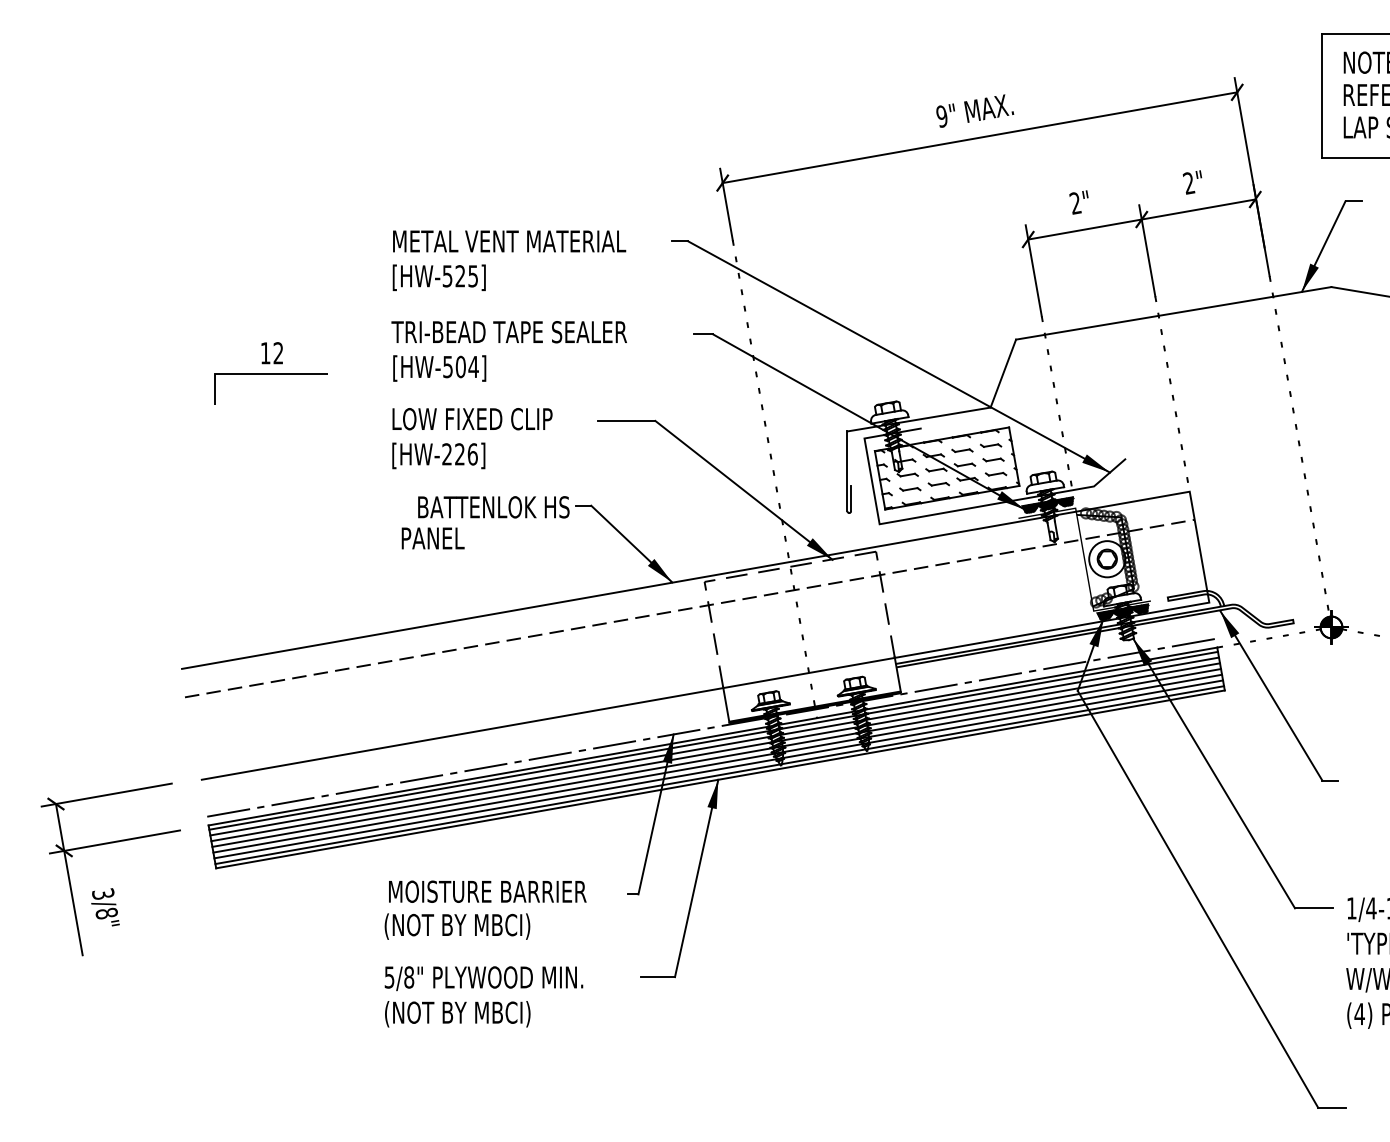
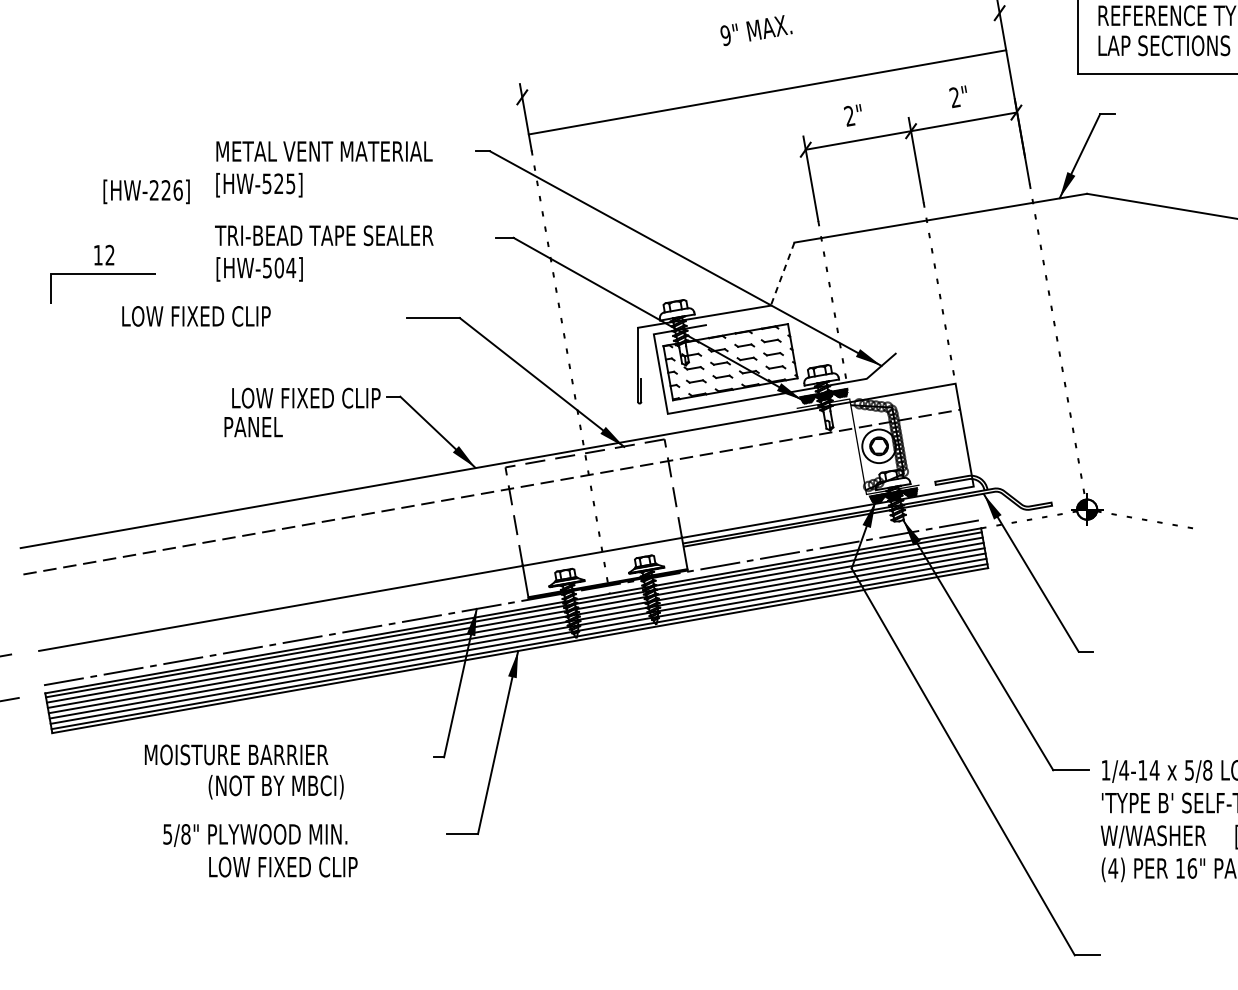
line: (979, 137) -> (767, 92), moved
line: (1003, 374) -> (782, 274), solid -> dashed
text: (472, 419) -> (196, 316), moved
text: (438, 455) -> (146, 191), moved
text: (490, 507) -> (306, 398), BATTENLOK HS -> LOW FIXED CLIP
text: (487, 891) -> (236, 754), moved
text: (483, 978) -> (254, 835), moved
text: (465, 1014) -> (283, 868), (NOT BY MBCI) -> LOW FIXED CLIP

